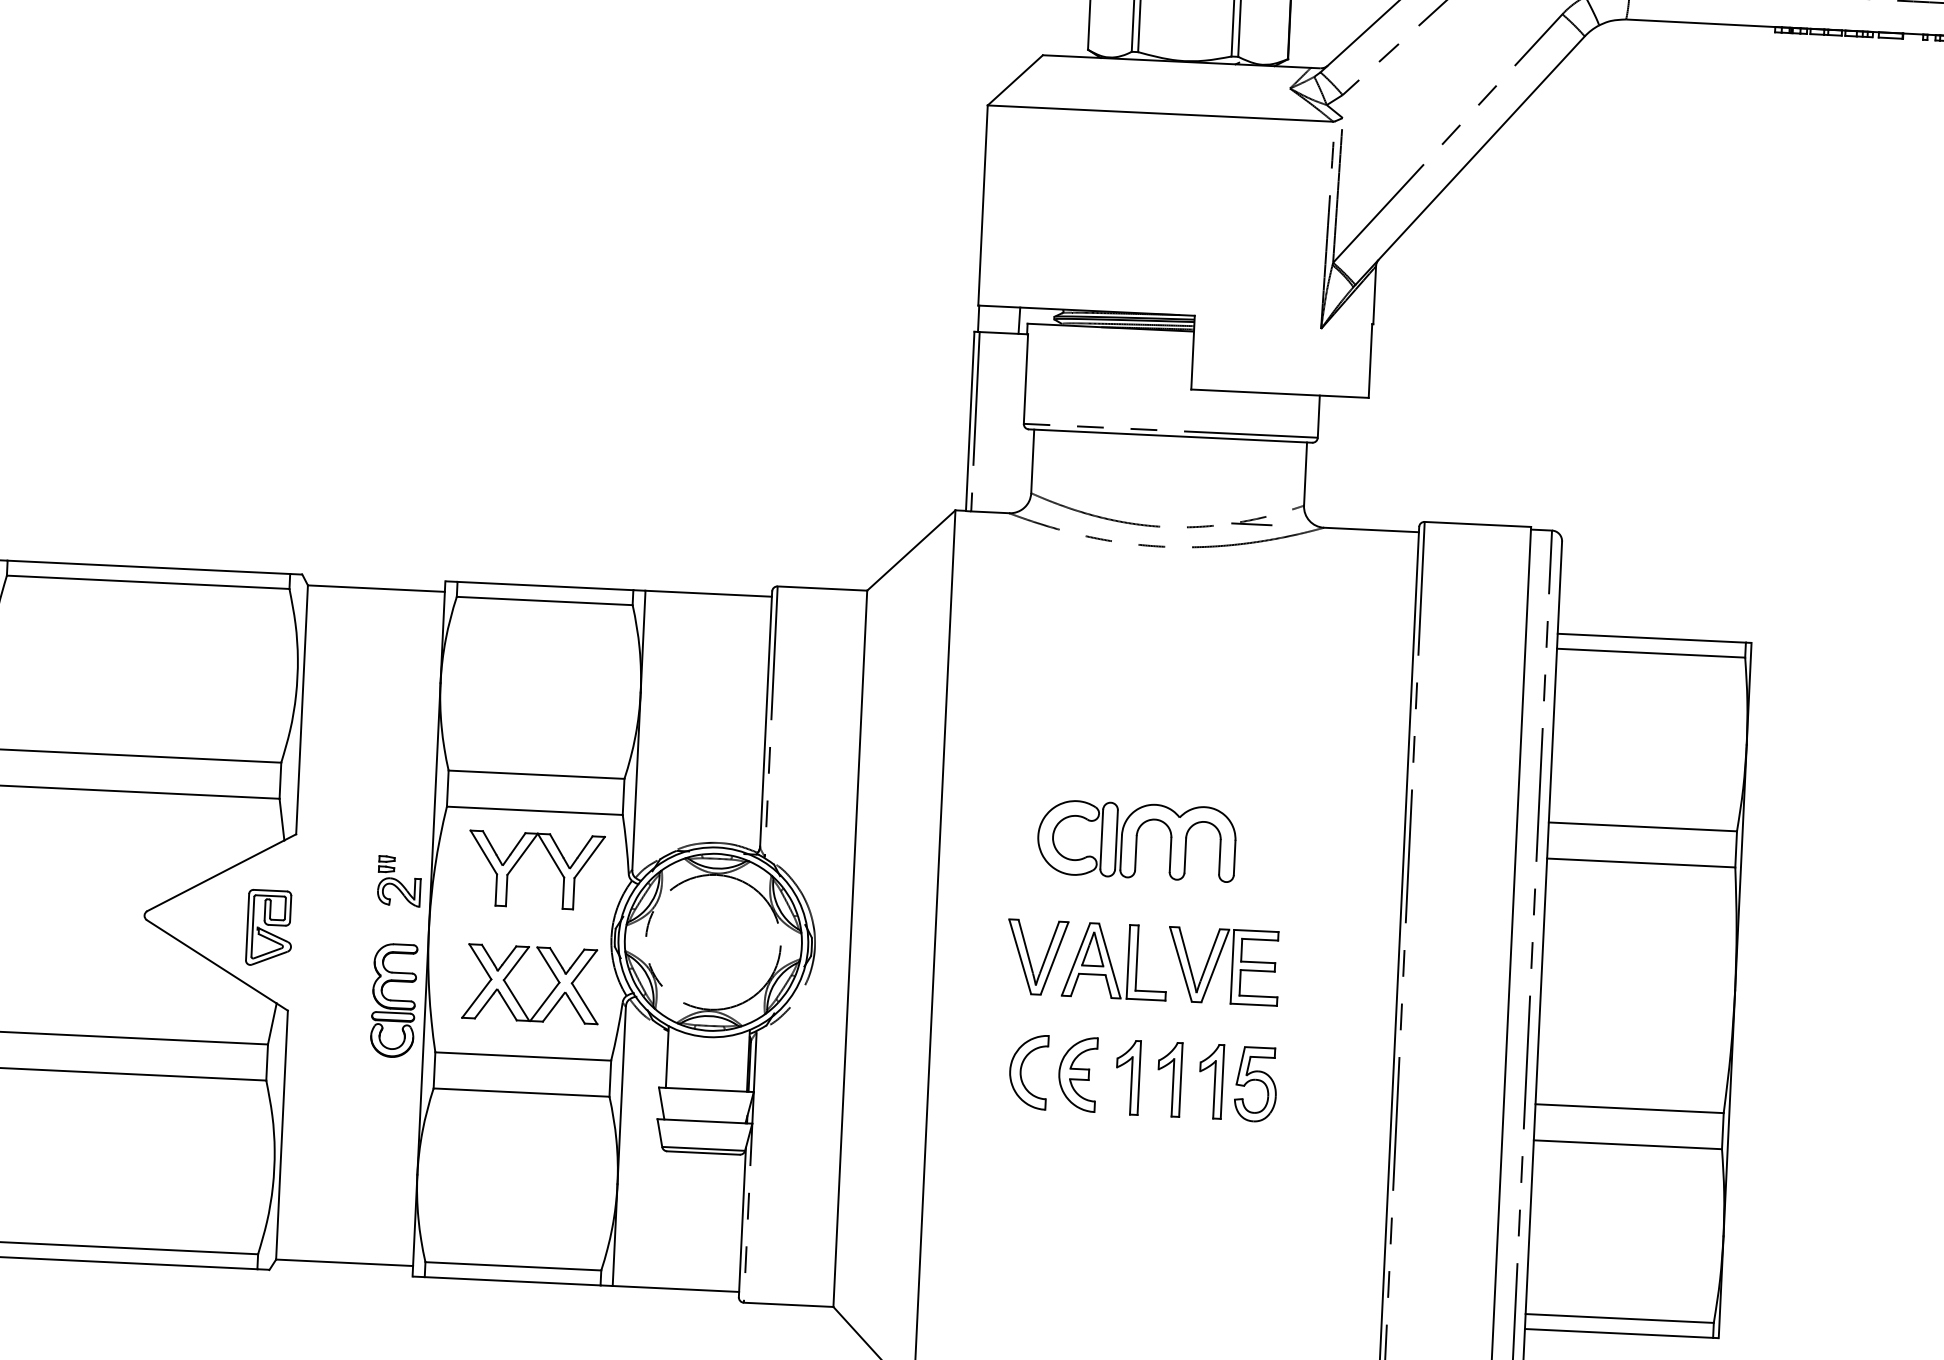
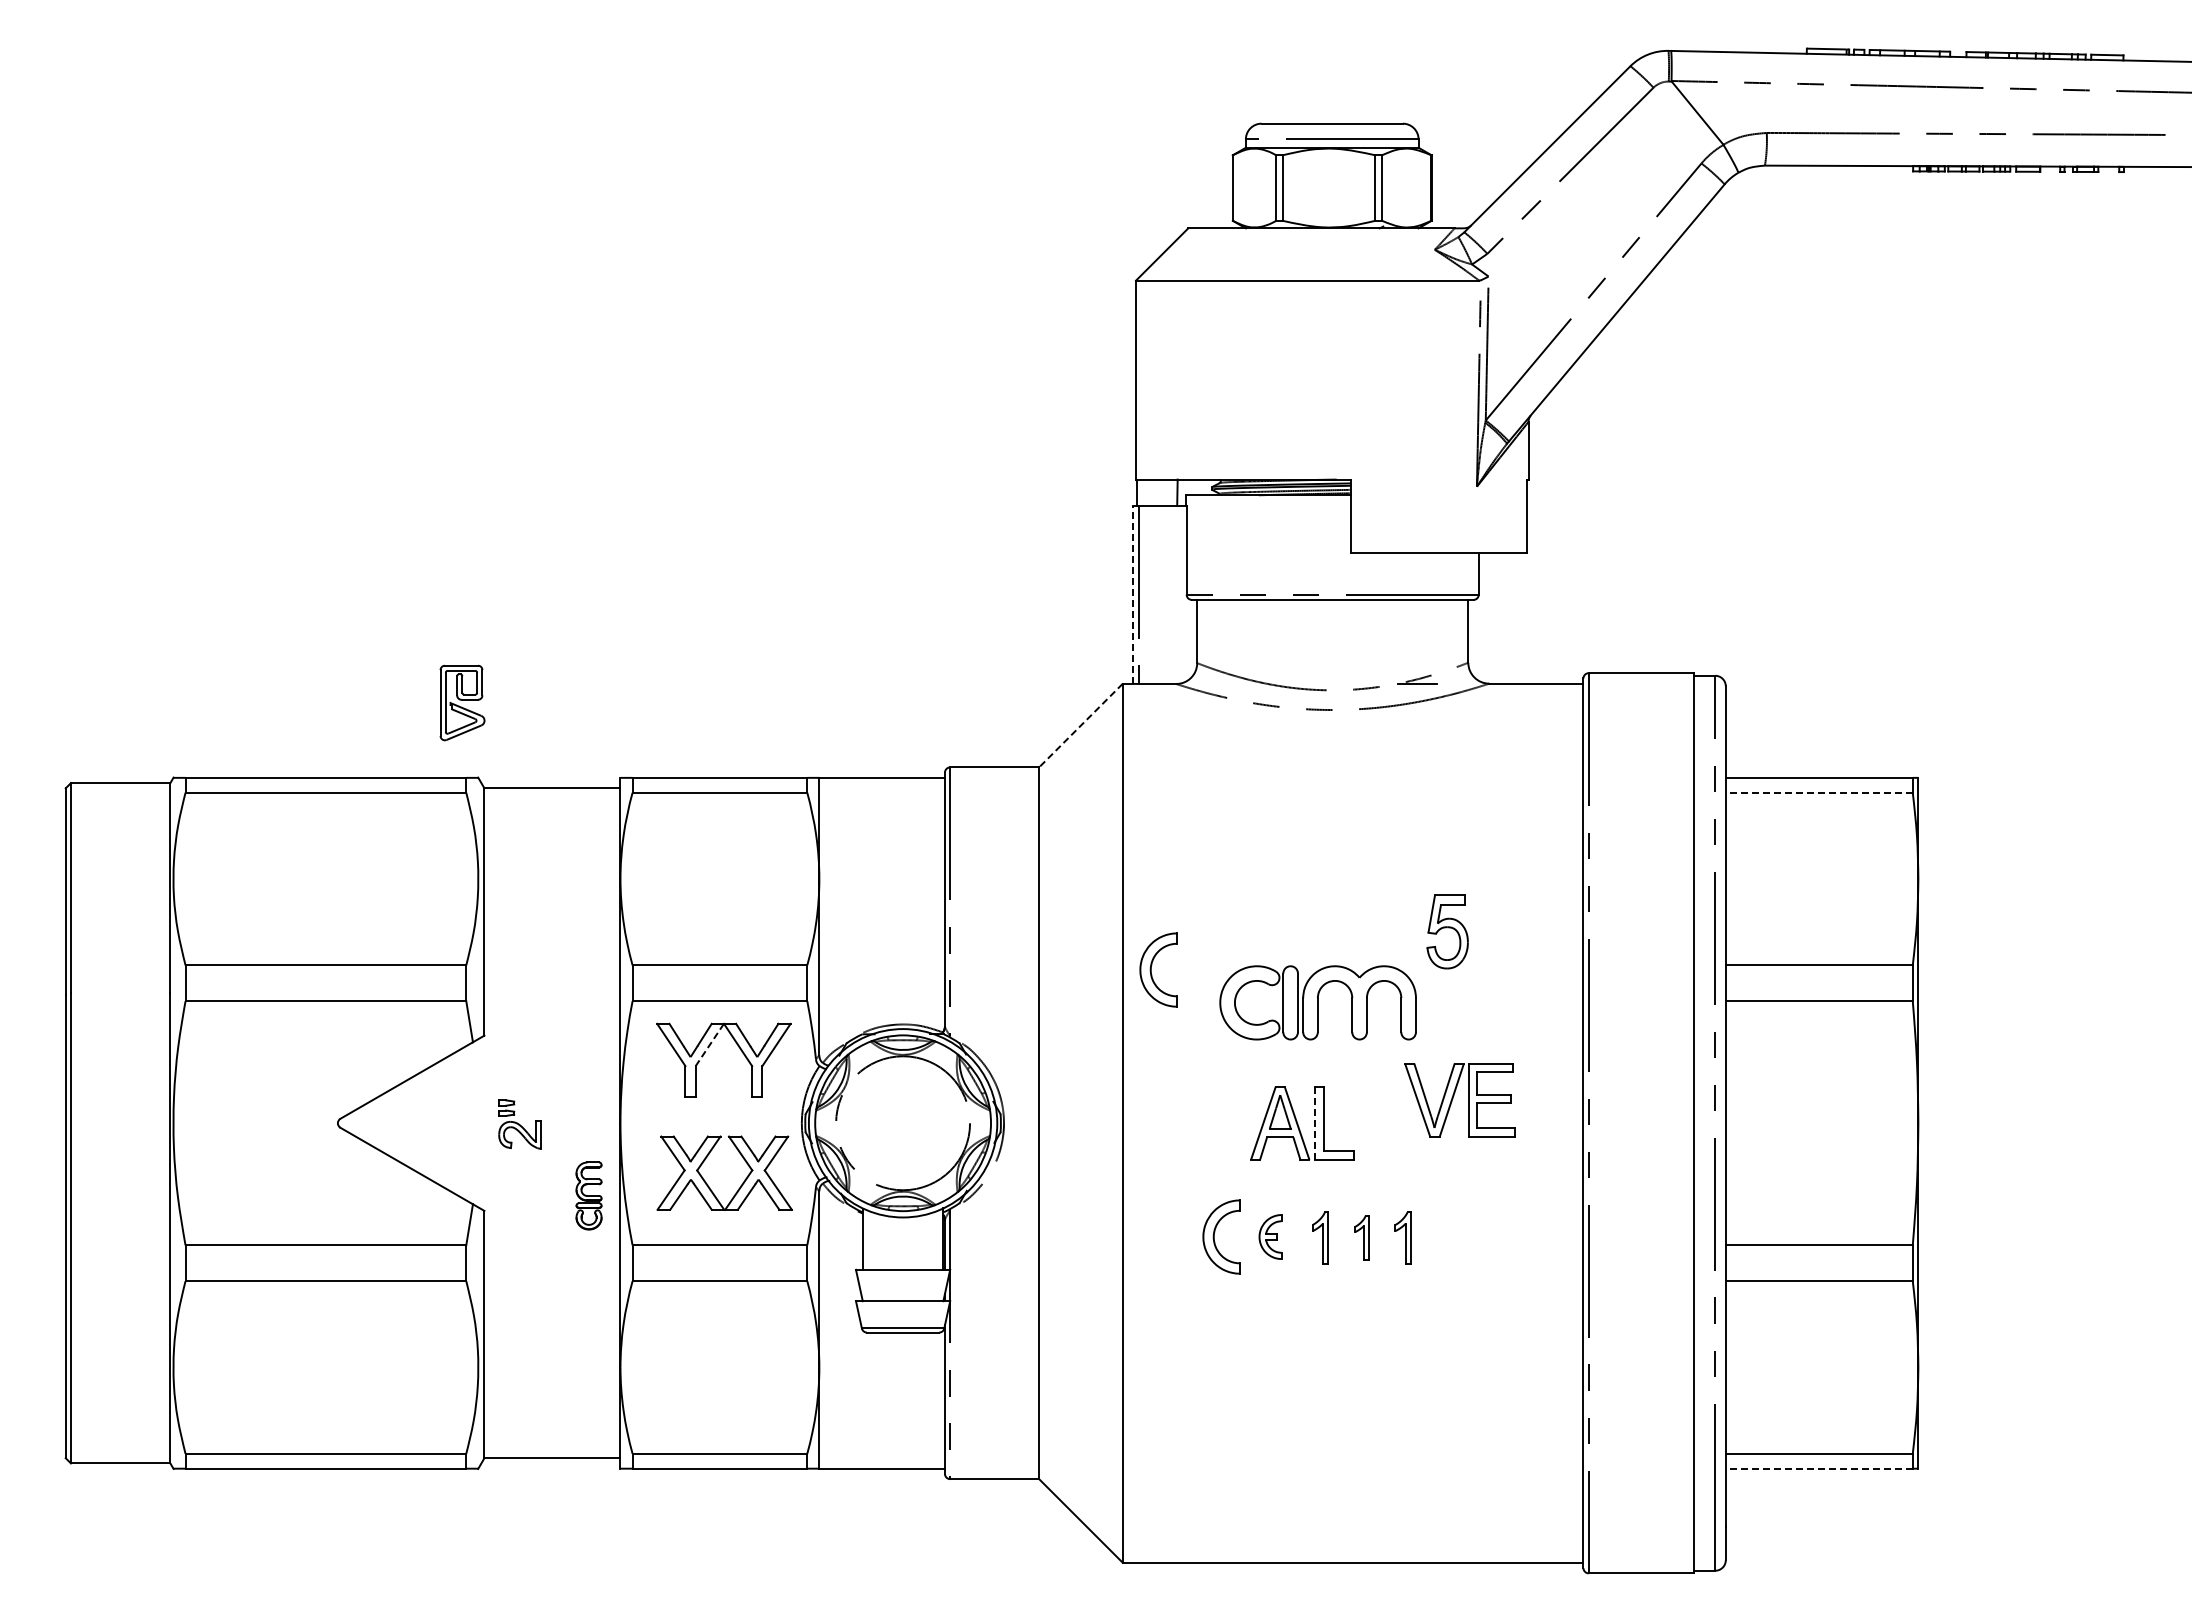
line: (970, 421) -> (1133, 594), solid -> dashed
line: (910, 550) -> (1080, 725), solid -> dashed
line: (1650, 652) -> (1818, 792), solid -> dashed
part: (970, 799) -> (1151, 969), added
line: (522, 854) -> (709, 1045), solid -> dashed
part: (398, 881) -> (519, 1124), moved
part: (269, 927) -> (462, 702), moved
part: (1030, 960) -> (1218, 1126), removed
line: (1128, 962) -> (1315, 1123), solid -> dashed
part: (1217, 965) -> (1453, 1099), moved
part: (393, 1000) -> (588, 1195), size x0.6
part: (1077, 1073) -> (1270, 1236), size x0.6
part: (1128, 1077) -> (1320, 1237), size x0.7
part: (1169, 1079) -> (1361, 1237), size x0.6
part: (1210, 1081) -> (1402, 1237), size x0.7
part: (1255, 1084) -> (1447, 931), moved
line: (1618, 1333) -> (1818, 1468), solid -> dashed

